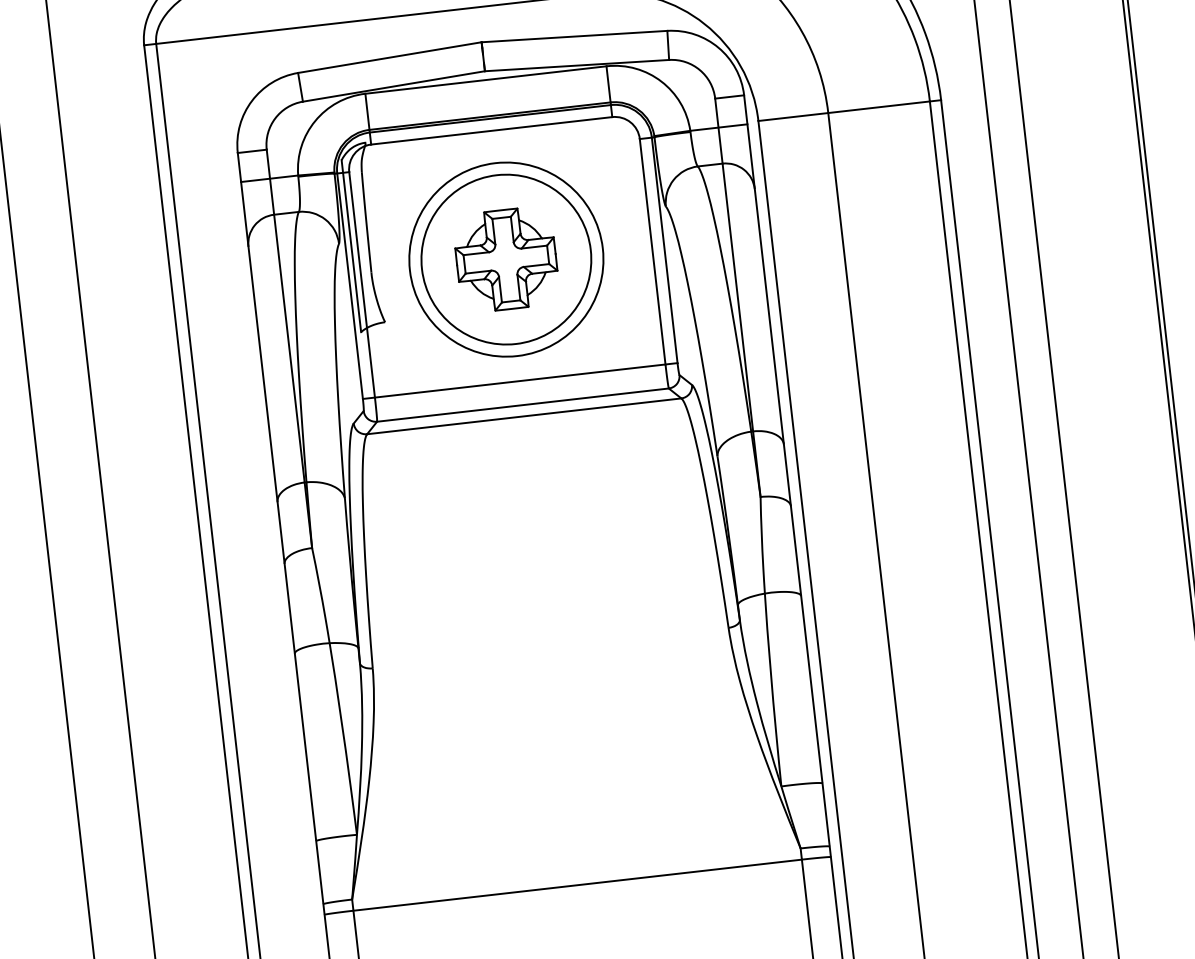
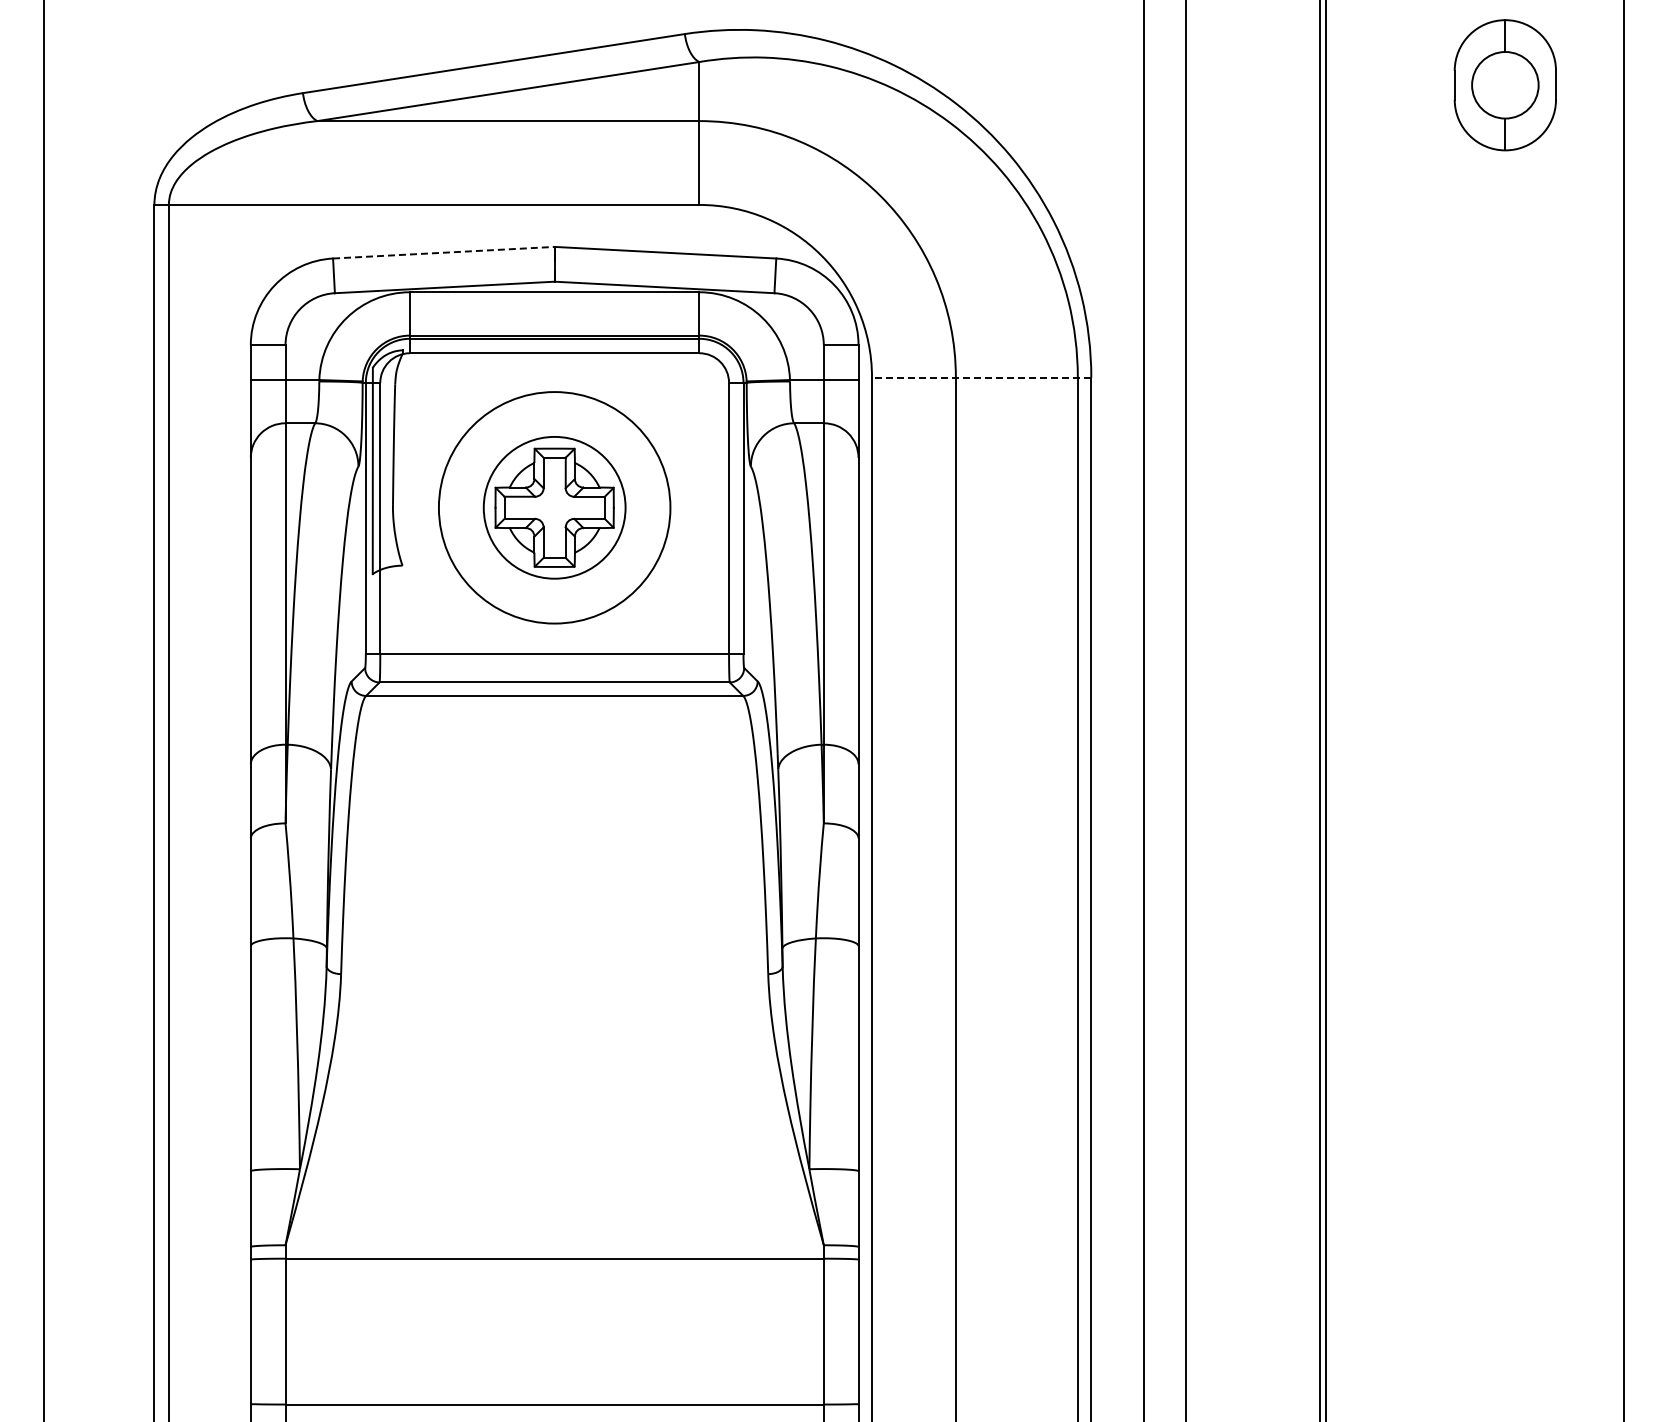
line: (389, 57) -> (443, 252), solid -> dashed
line: (849, 110) -> (981, 377), solid -> dashed
circle: (506, 259) -> (554, 507), size x0.7

